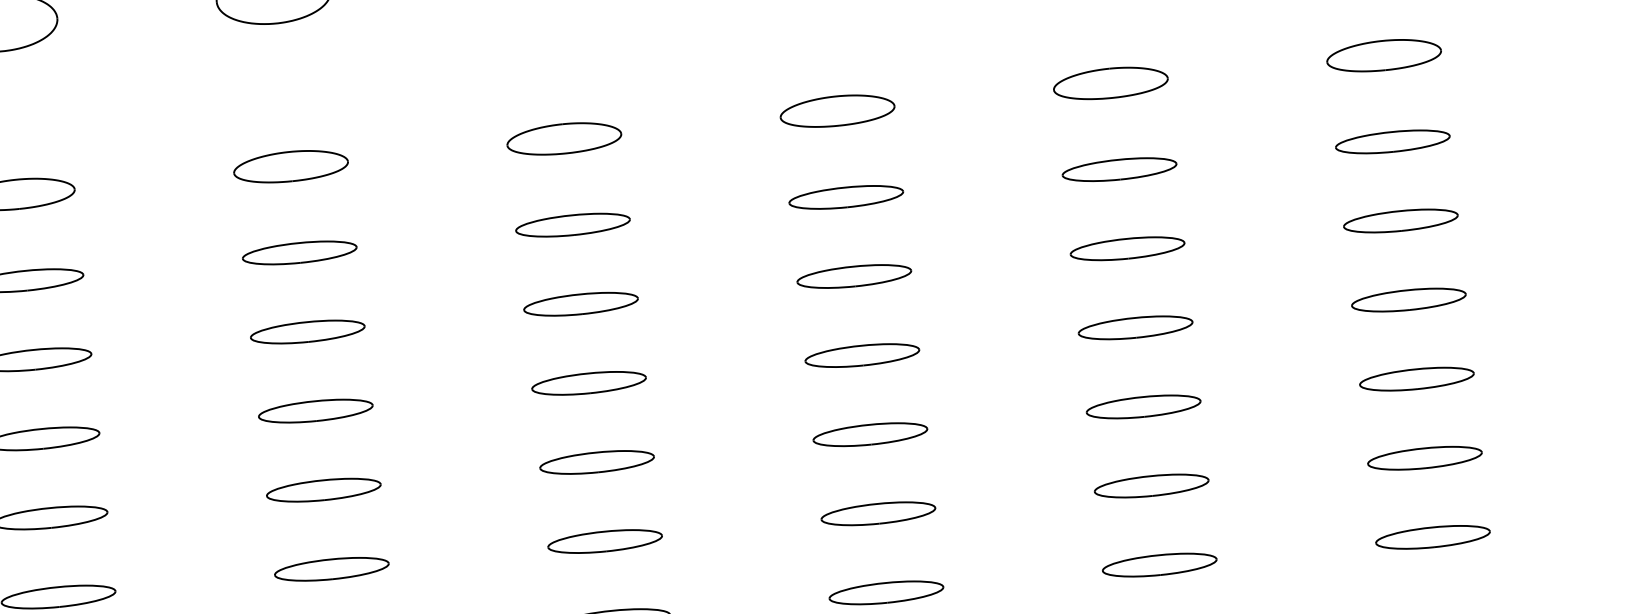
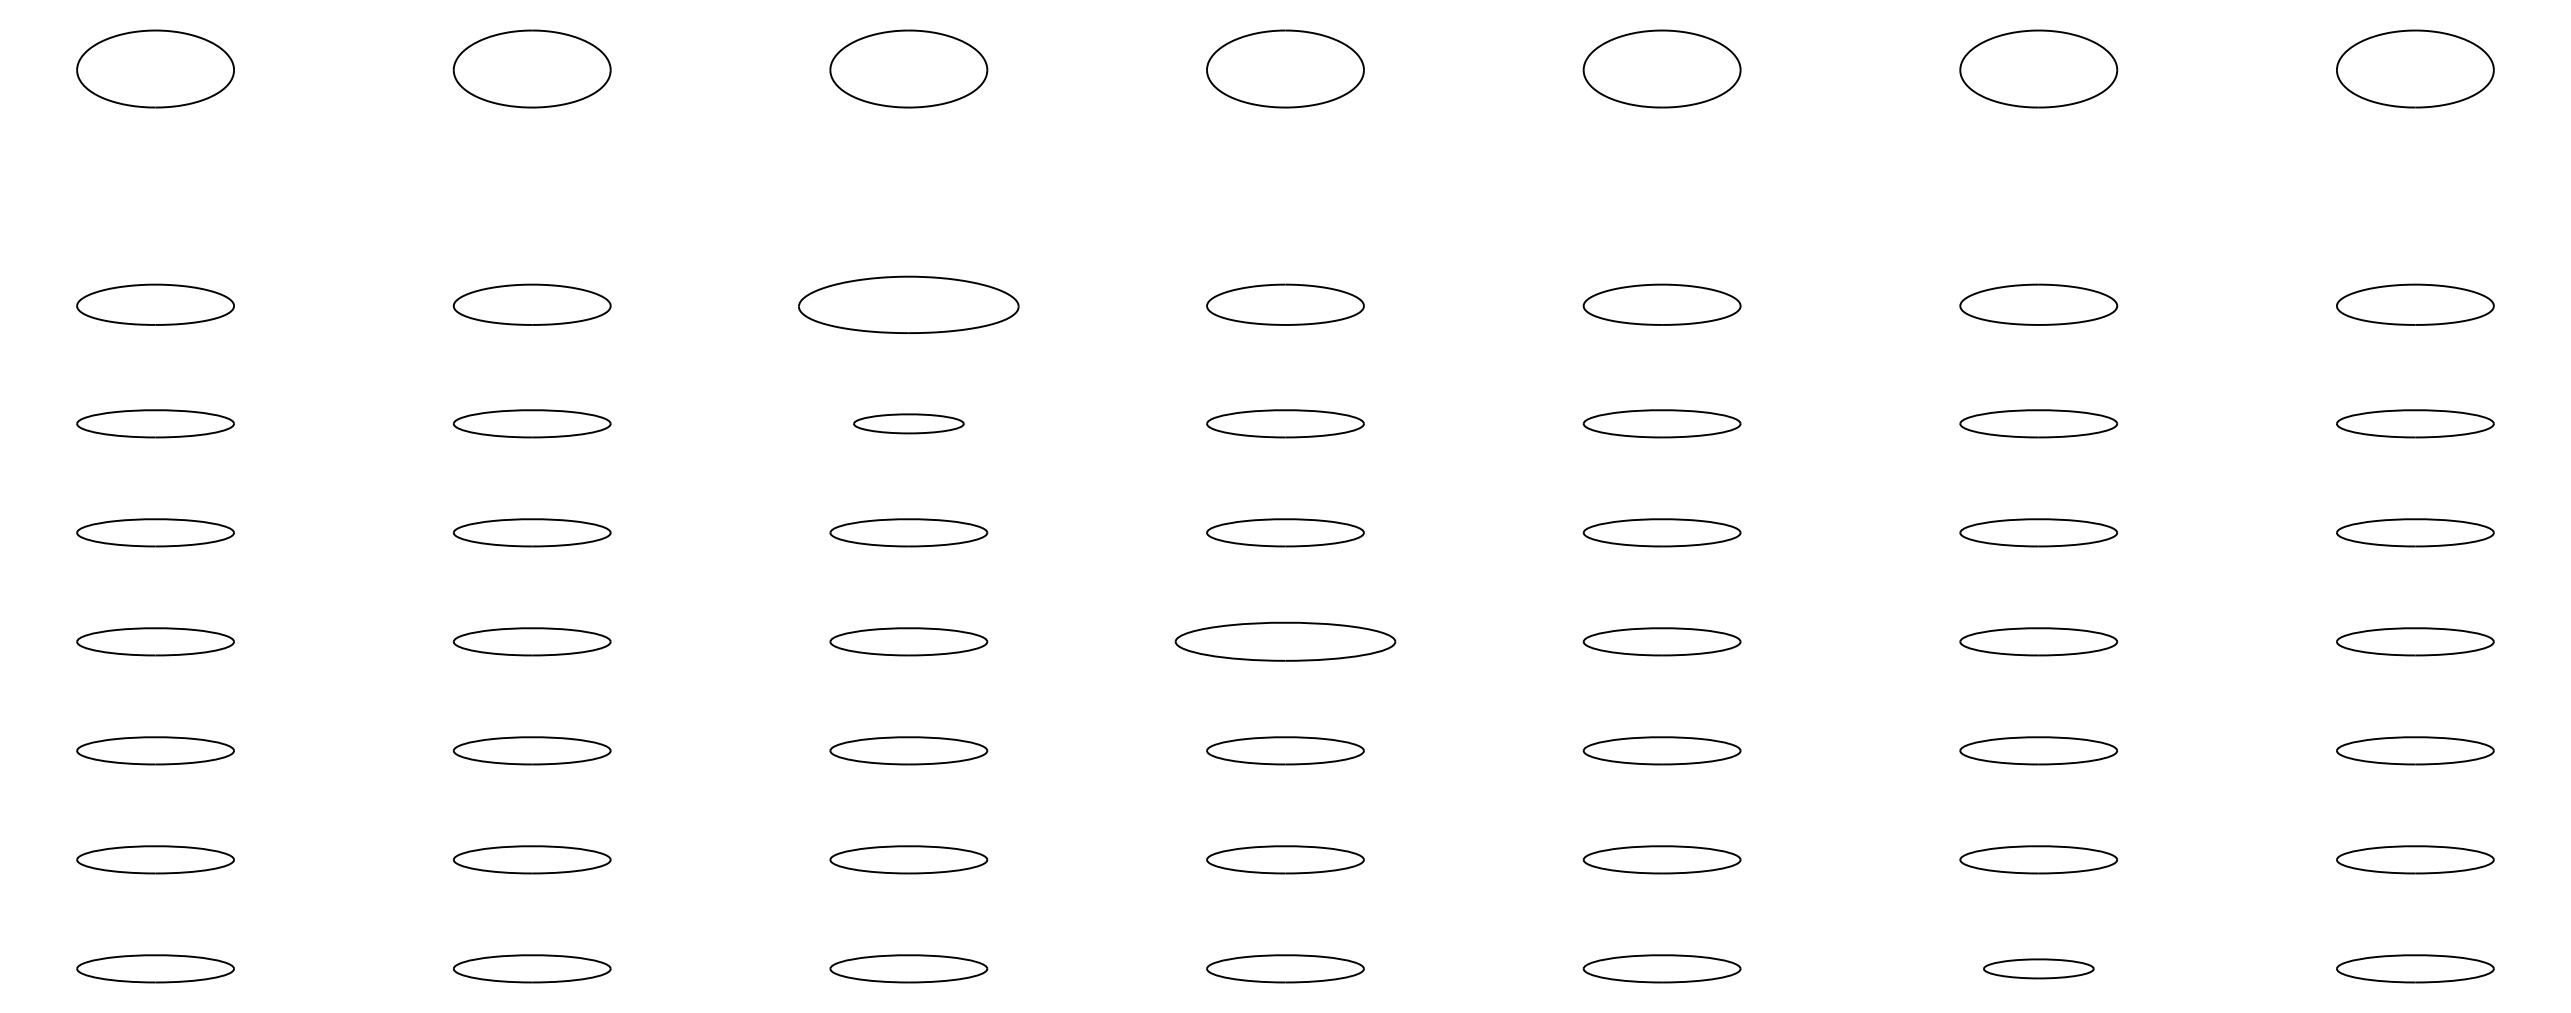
part: (290, 166) -> (908, 304), size x1.4
part: (299, 252) -> (908, 423), size x0.7
part: (589, 383) -> (1285, 641), size x1.4
part: (1159, 564) -> (2038, 968), size x0.7

